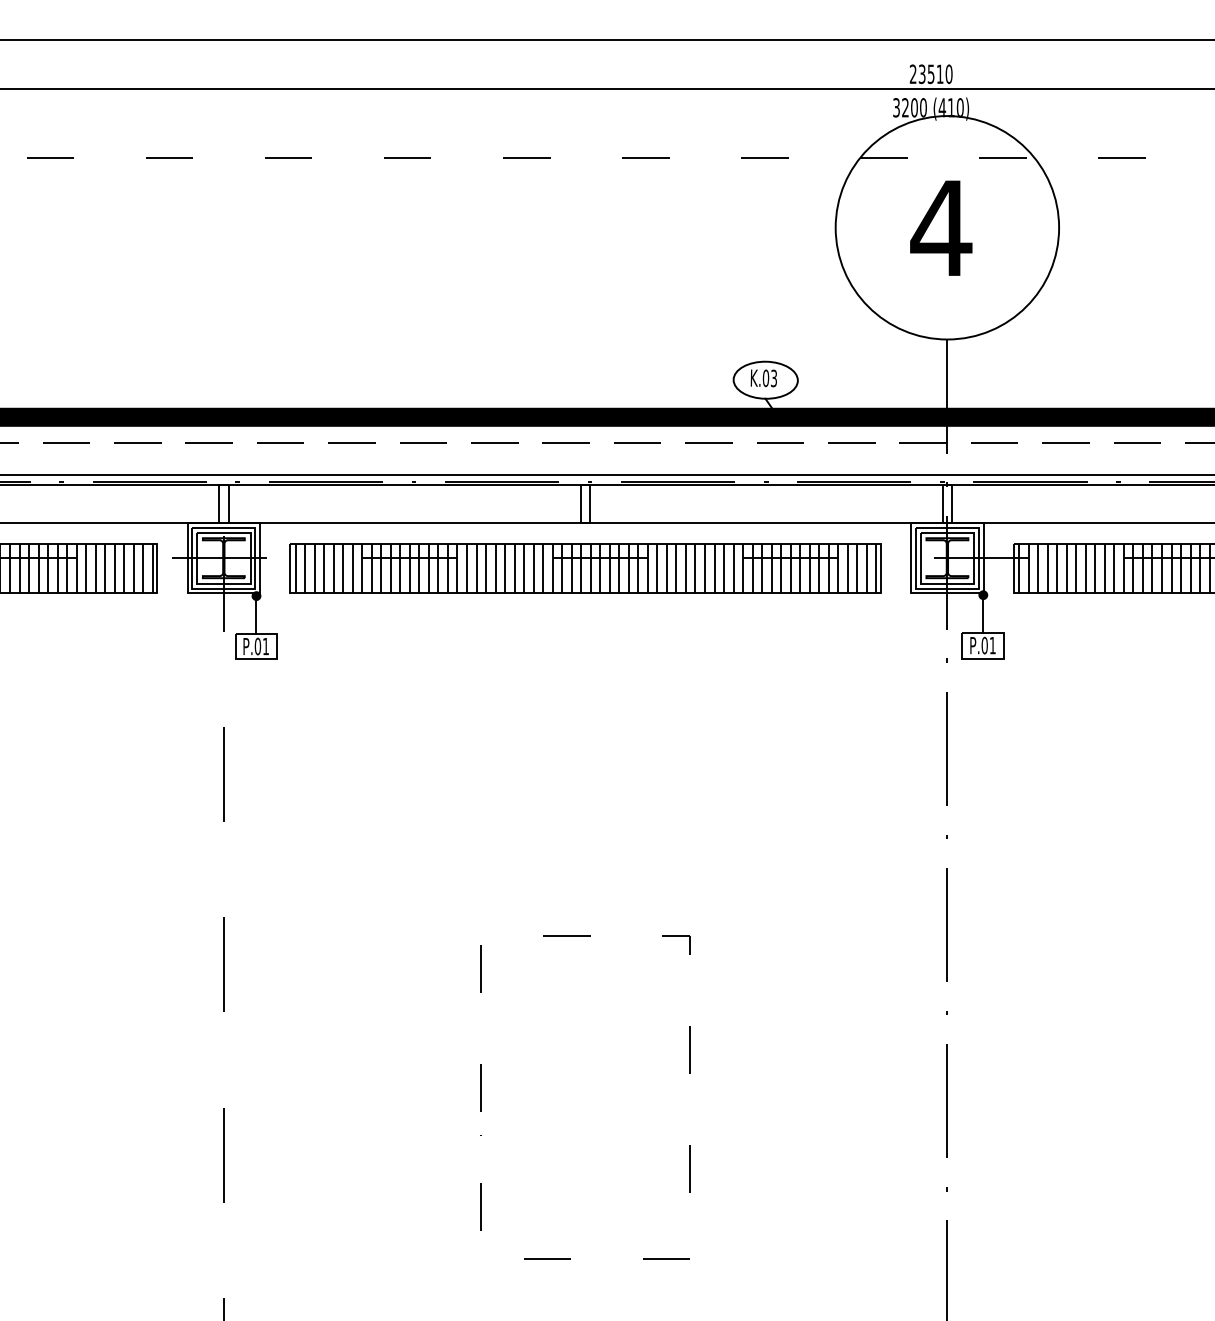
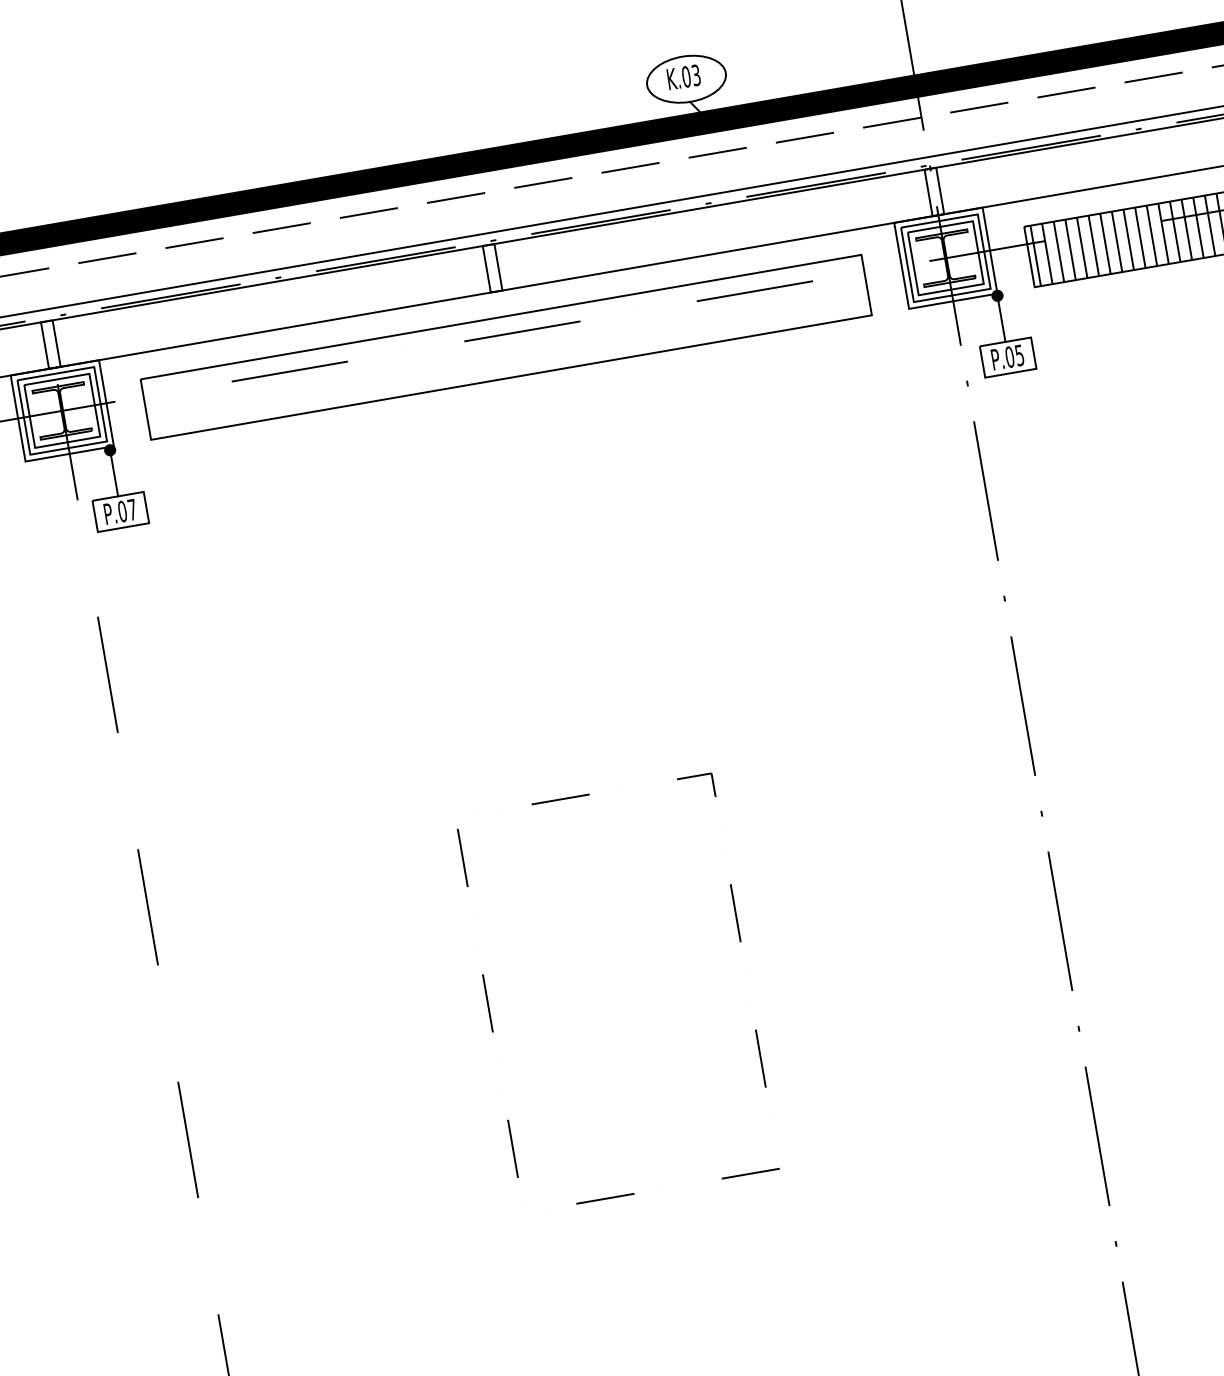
hatch: (585, 568) -> (506, 347), removed
text: (992, 645) -> (1019, 355), P.01 -> P.05
text: (265, 646) -> (131, 509), P.01 -> P.07

